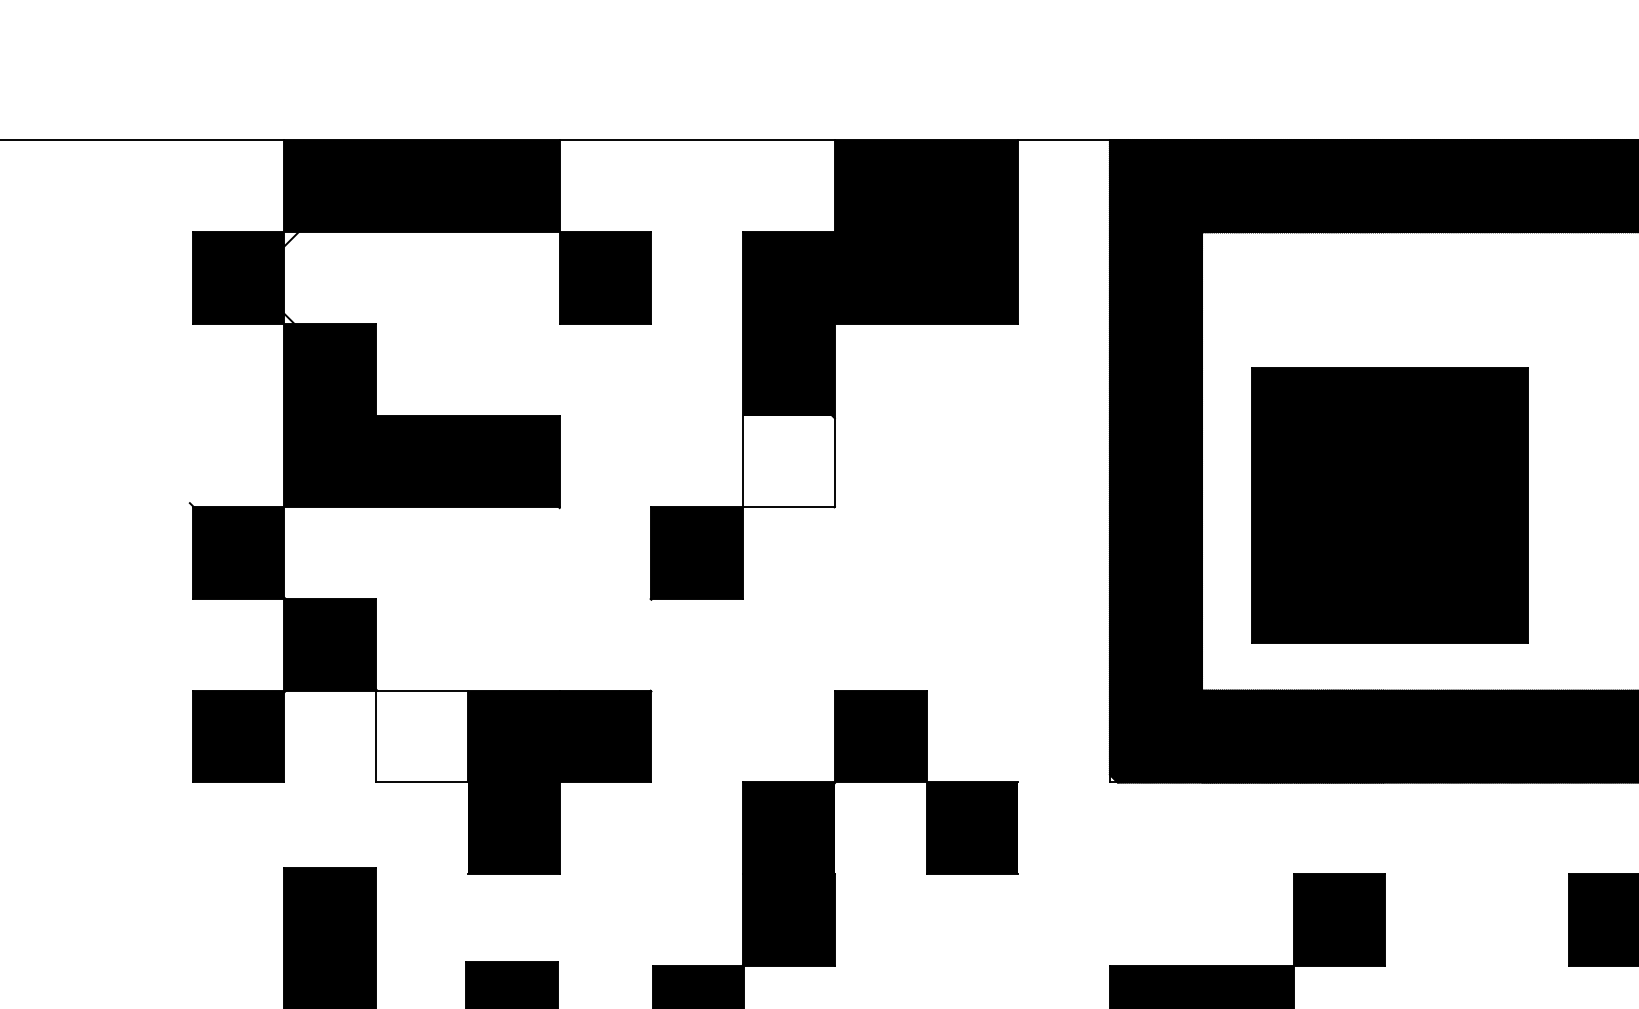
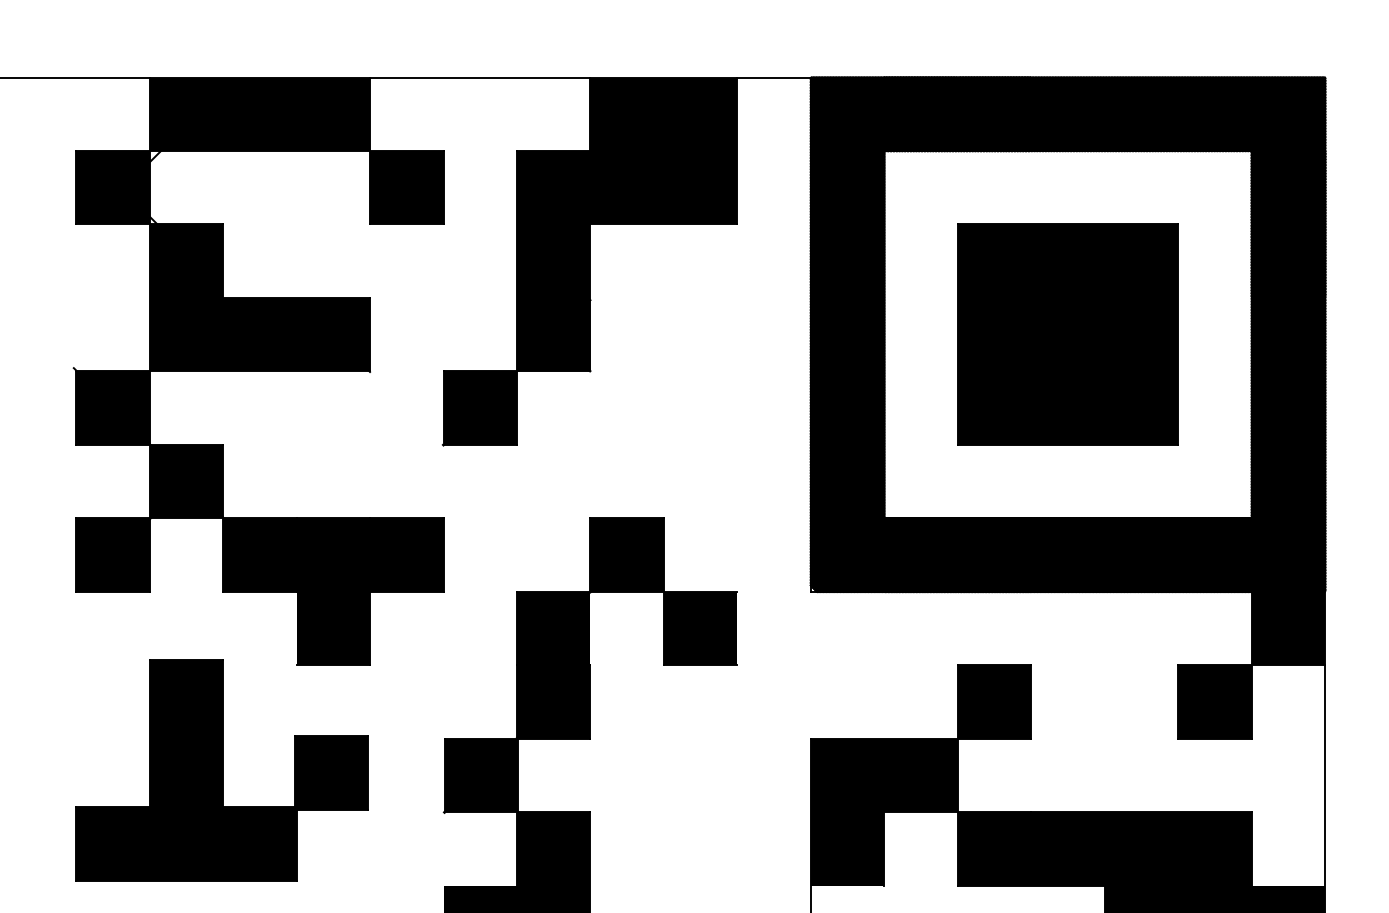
fill: (788, 461) -> (553, 334), added
part: (1389, 504) -> (1067, 334), moved
fill: (421, 735) -> (259, 554), added

